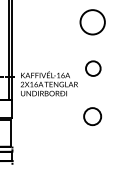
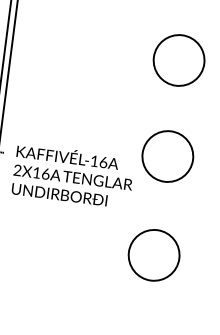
circle: (93, 68) -> (168, 156), size x1.67
circle: (92, 116) -> (153, 254), size x1.43

